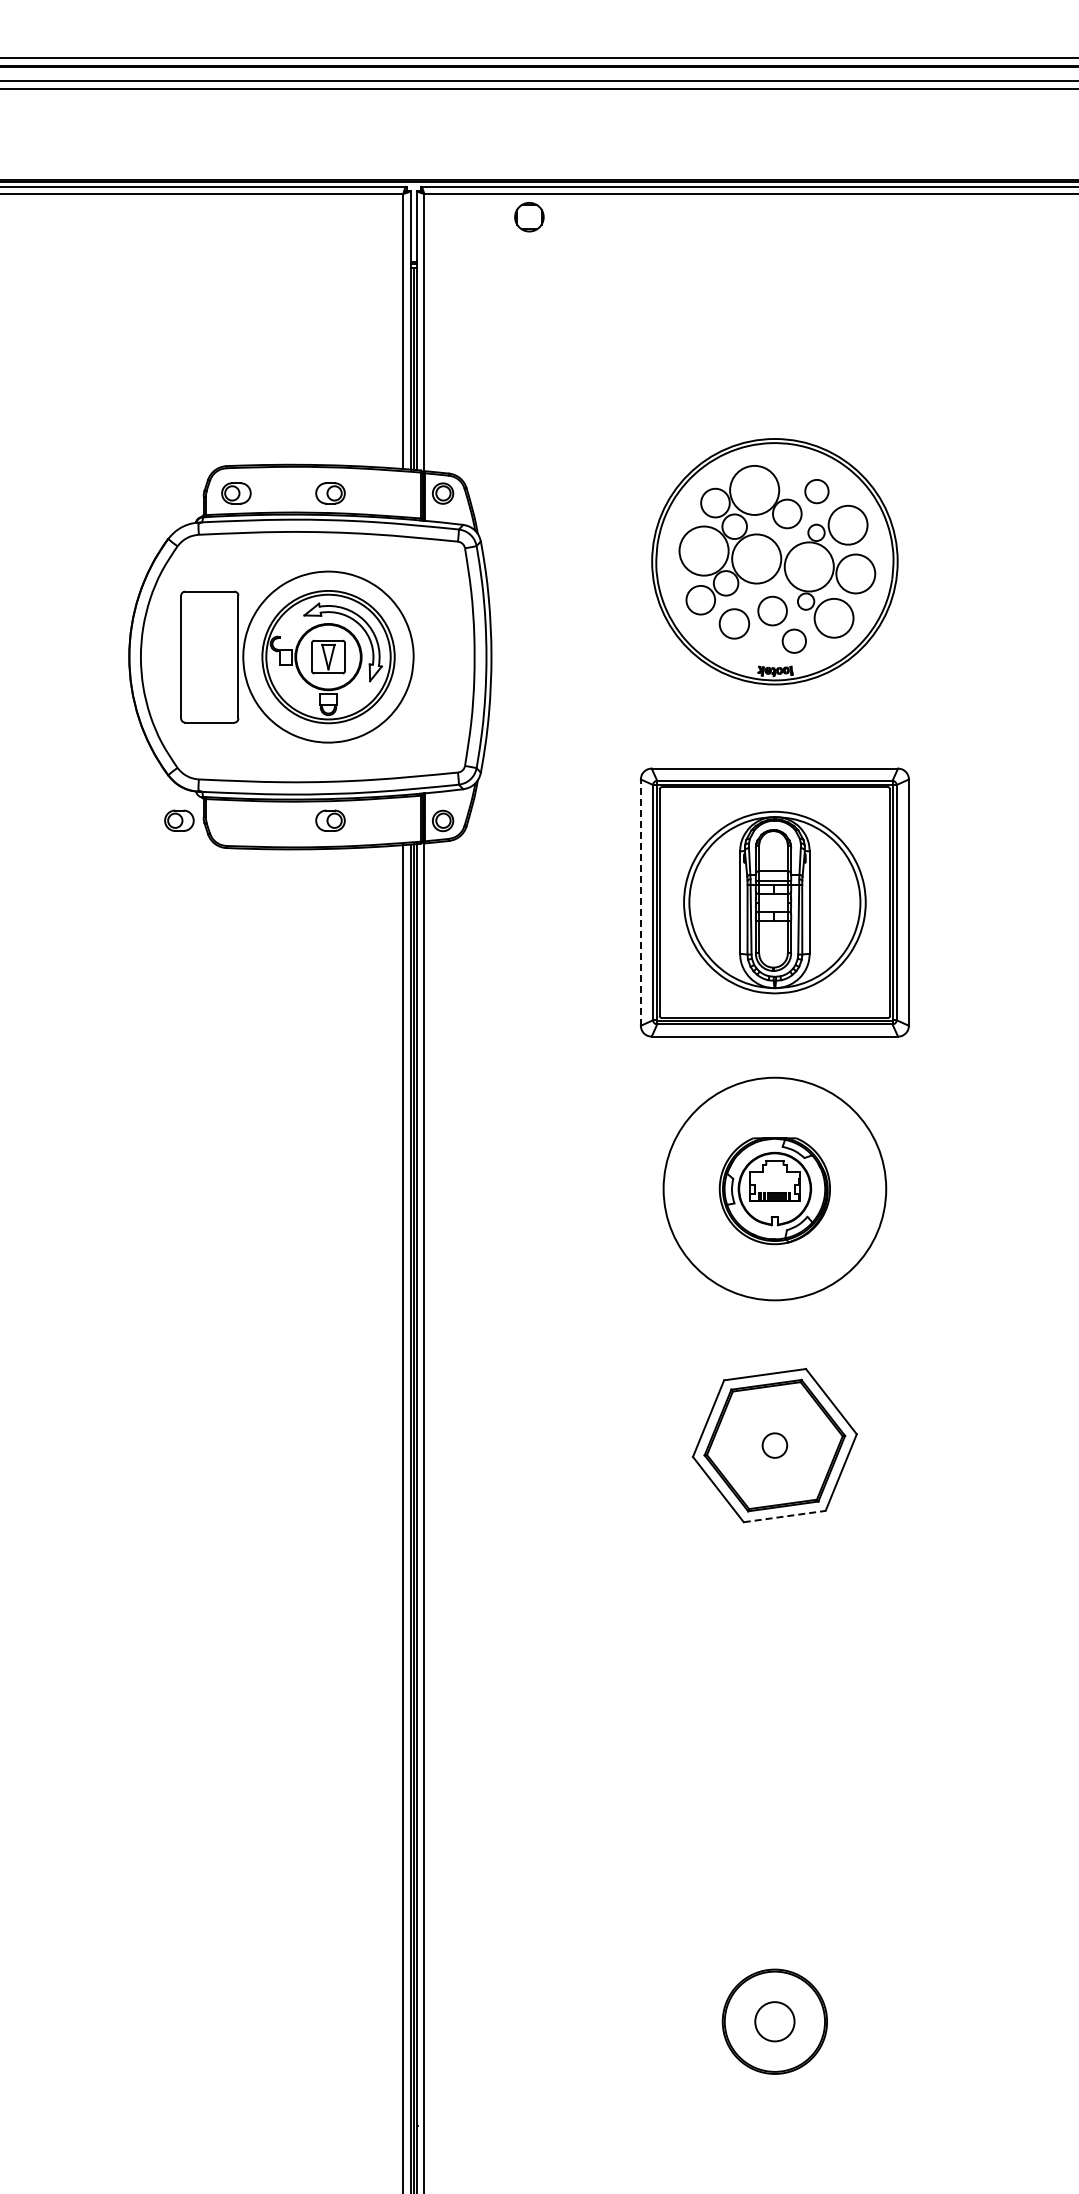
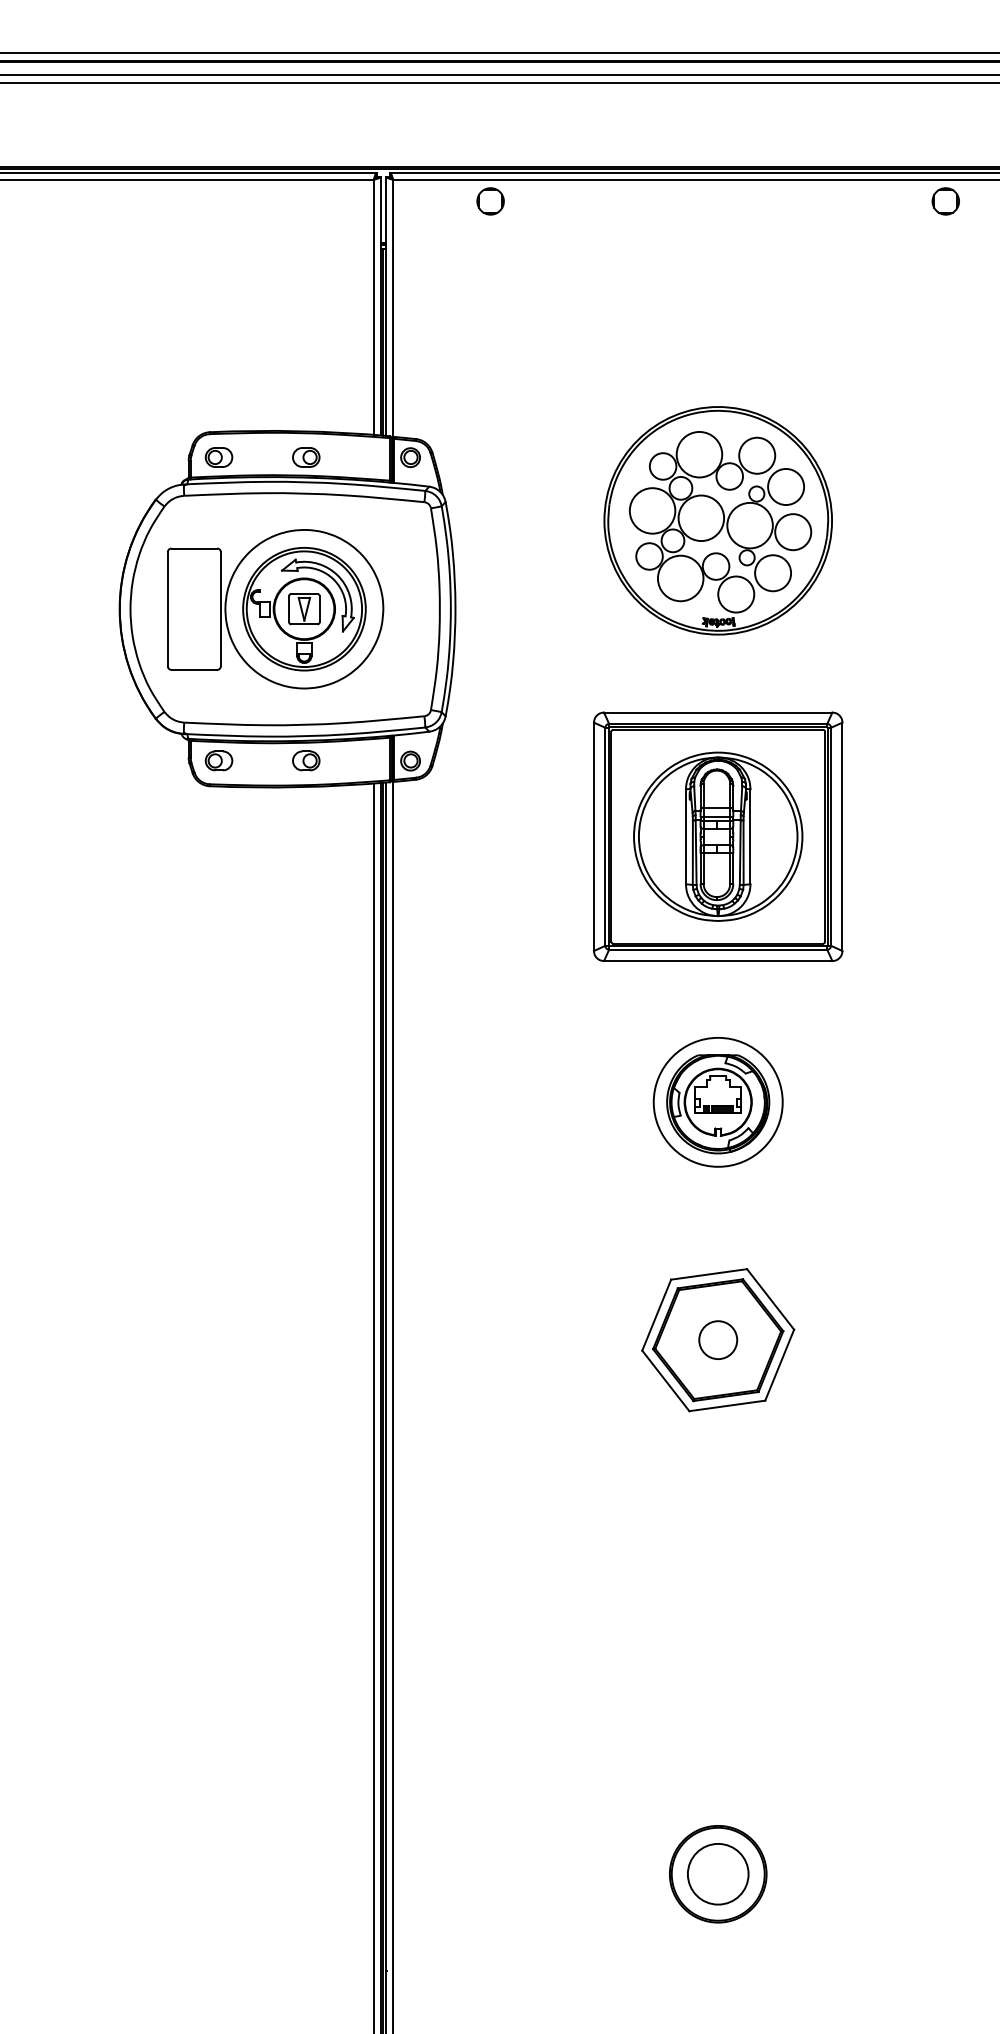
part: (1020, 217) -> (945, 201), added
circle: (816, 491) -> (756, 455), size x1.67
circle: (734, 623) -> (680, 578), size x1.67
circle: (793, 640) -> (735, 593), size x1.67
part: (179, 820) -> (219, 760), moved
line: (640, 902) -> (593, 836), dashed -> solid
circle: (774, 1188) -> (717, 1101), size x0.62
circle: (774, 1445) -> (717, 1340), size x1.67
line: (785, 1516) -> (728, 1405), dashed -> solid
circle: (774, 2021) -> (717, 1874), size x1.67

